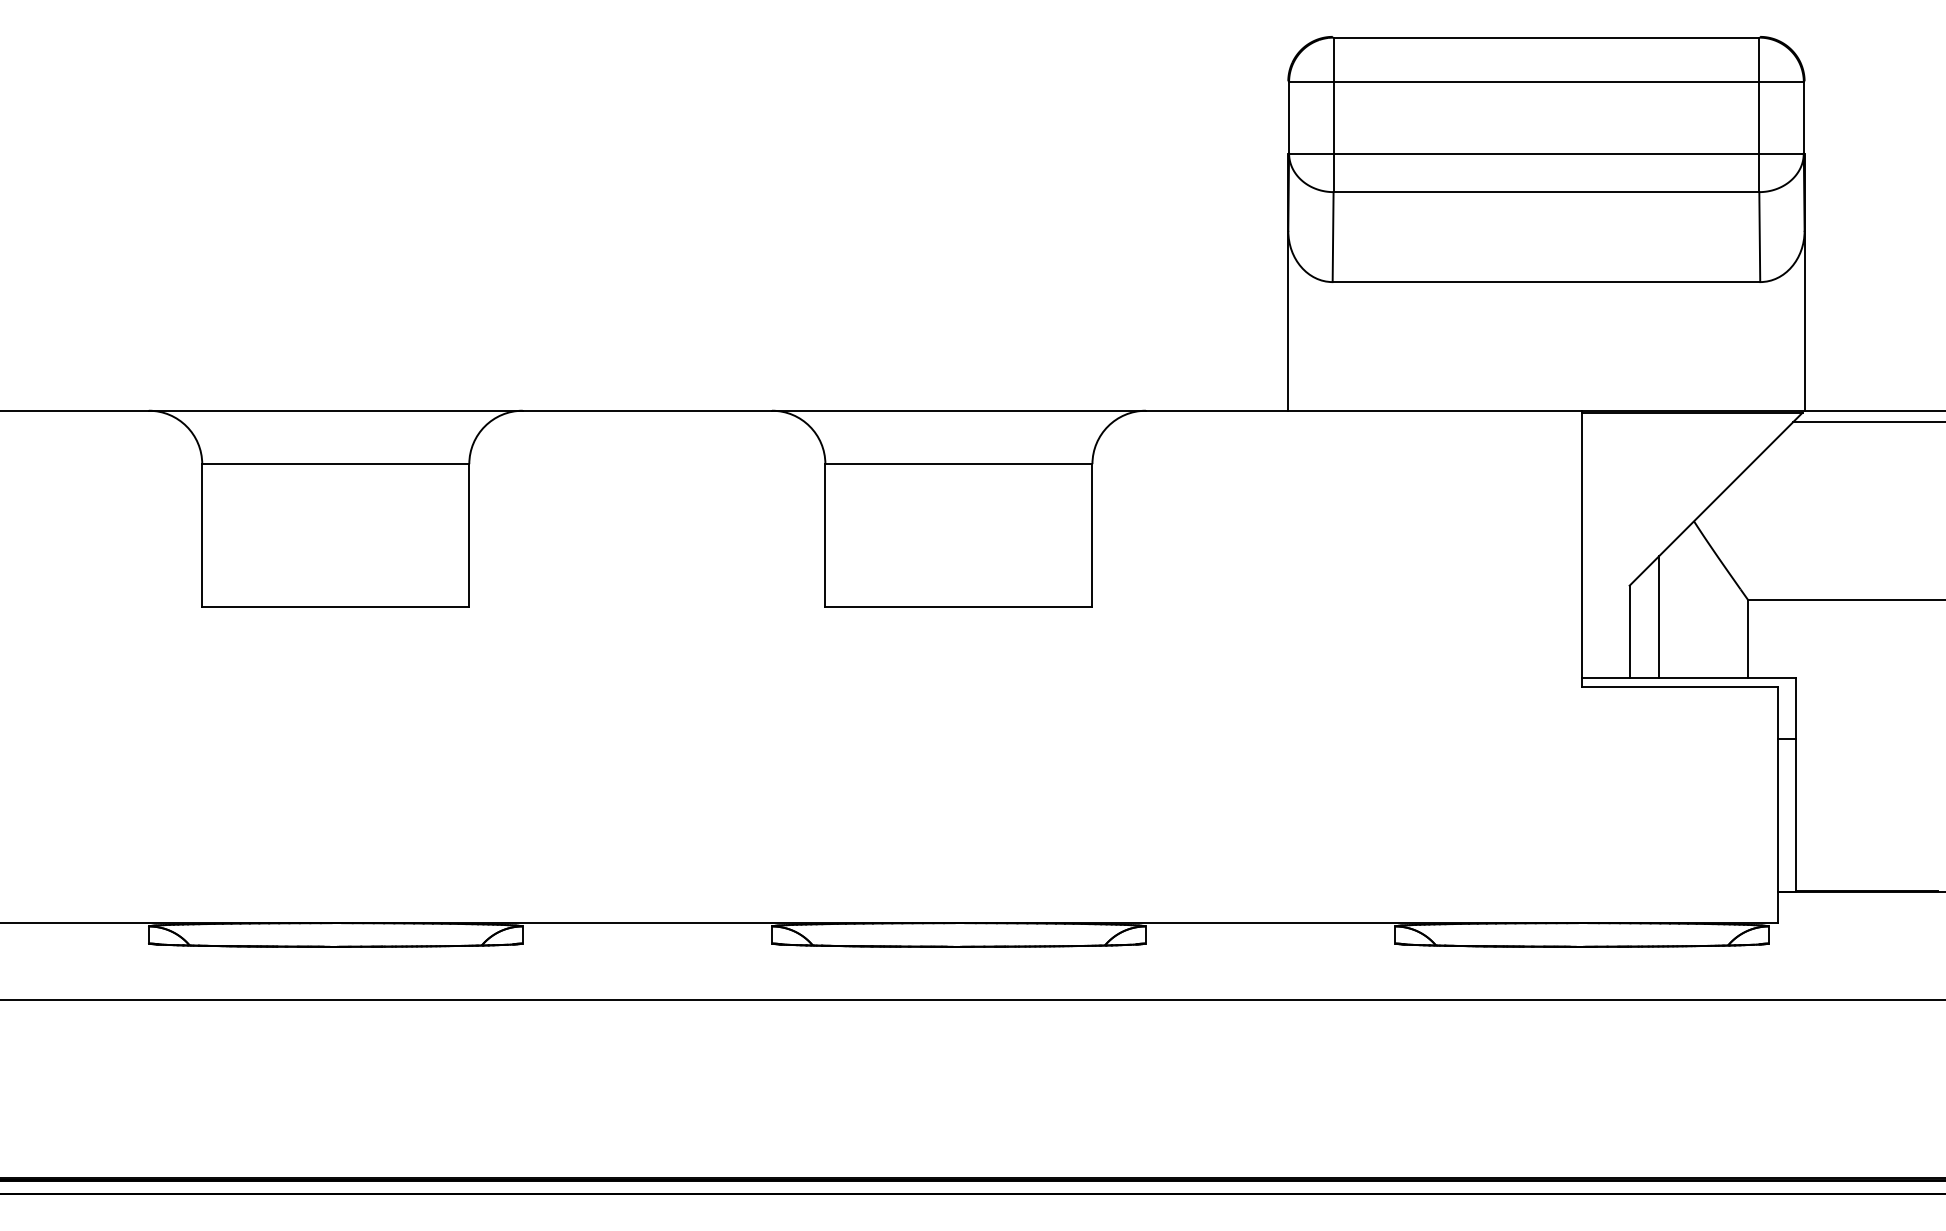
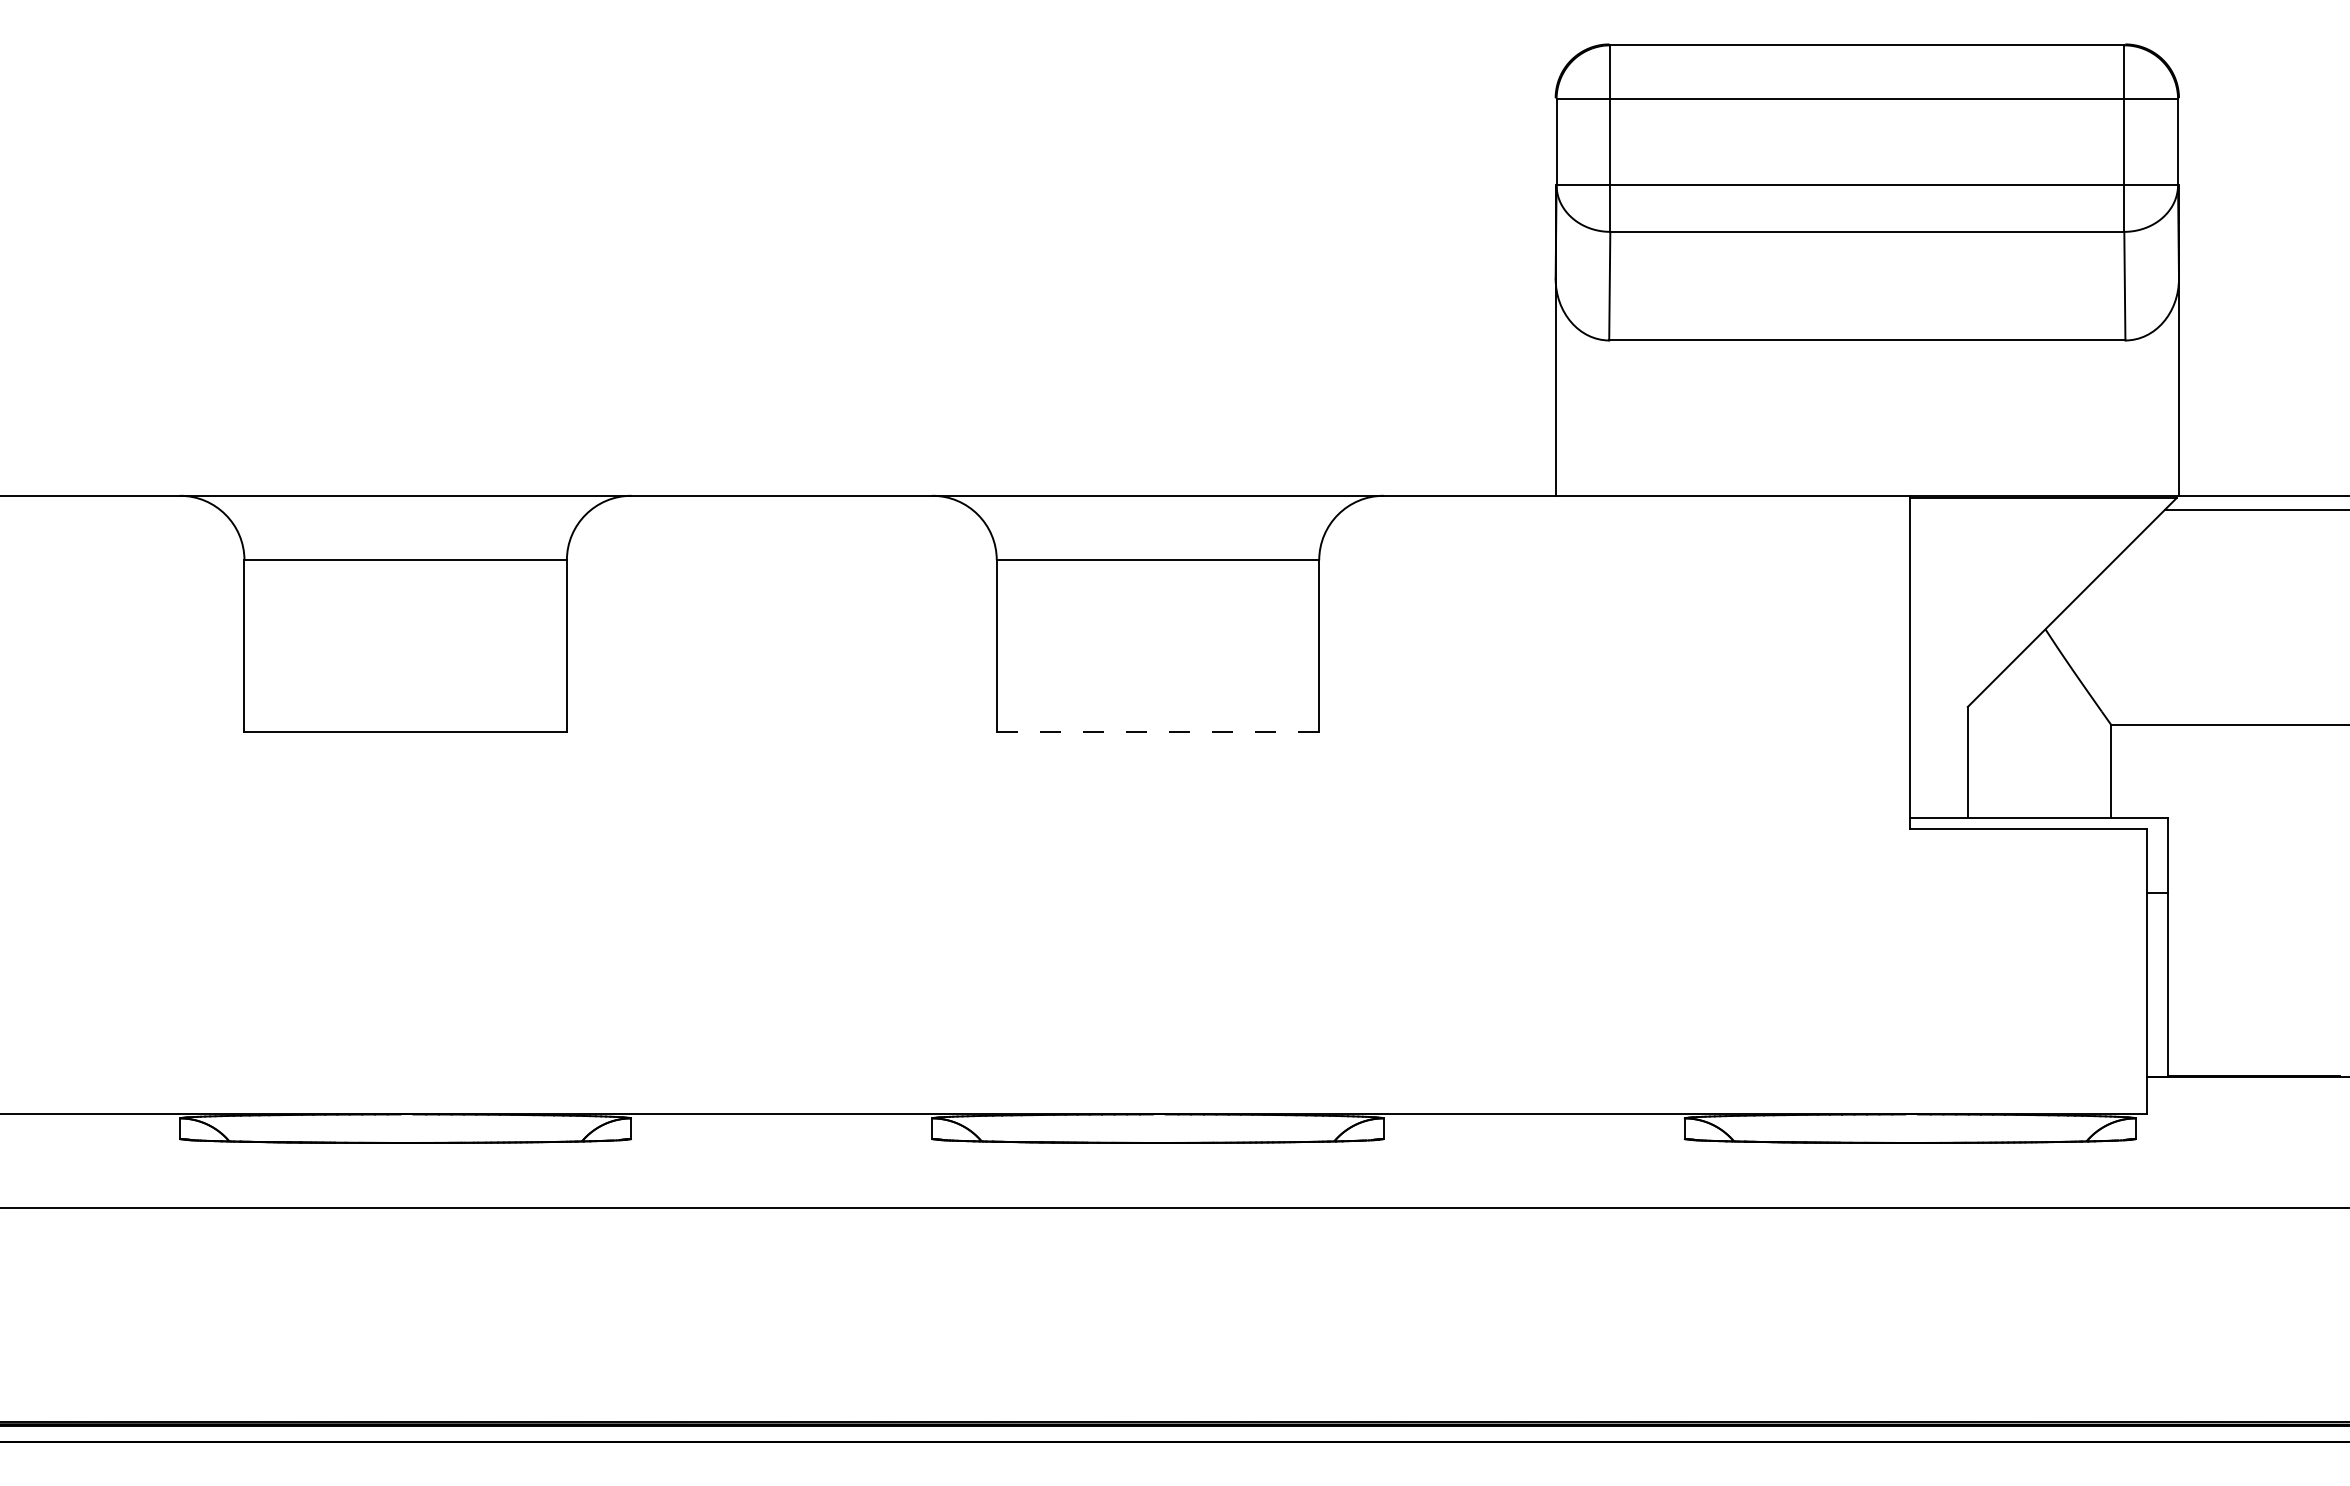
line: (959, 606) -> (1158, 732), solid -> dashed
line: (1659, 616) -> (2003, 744), removed

